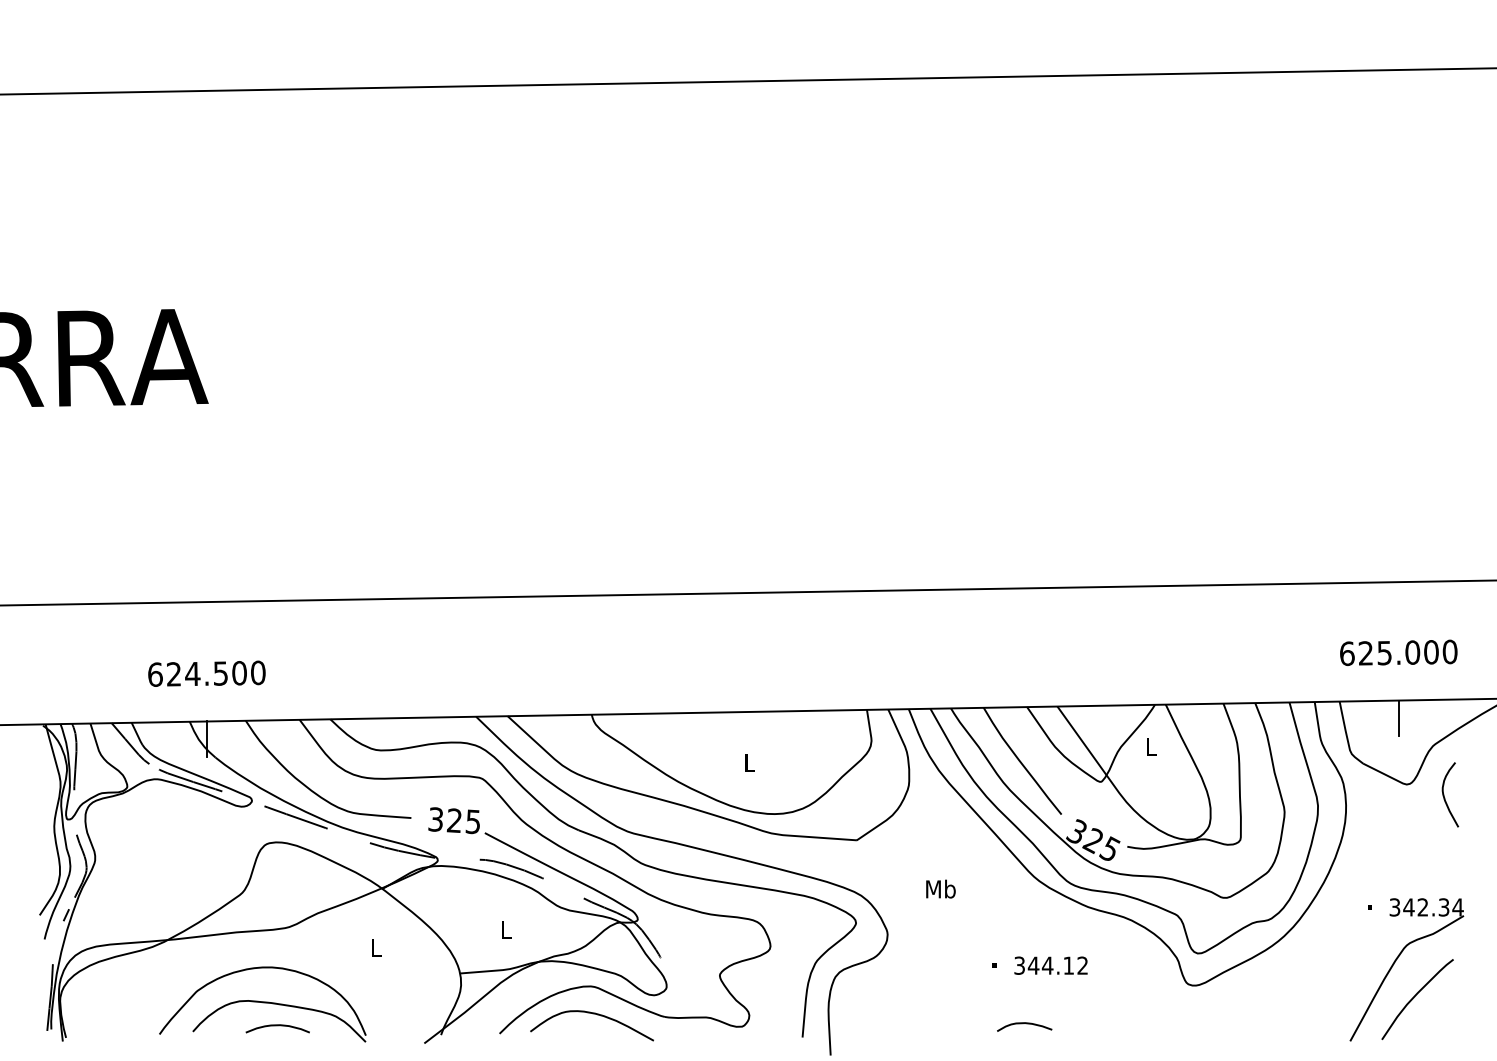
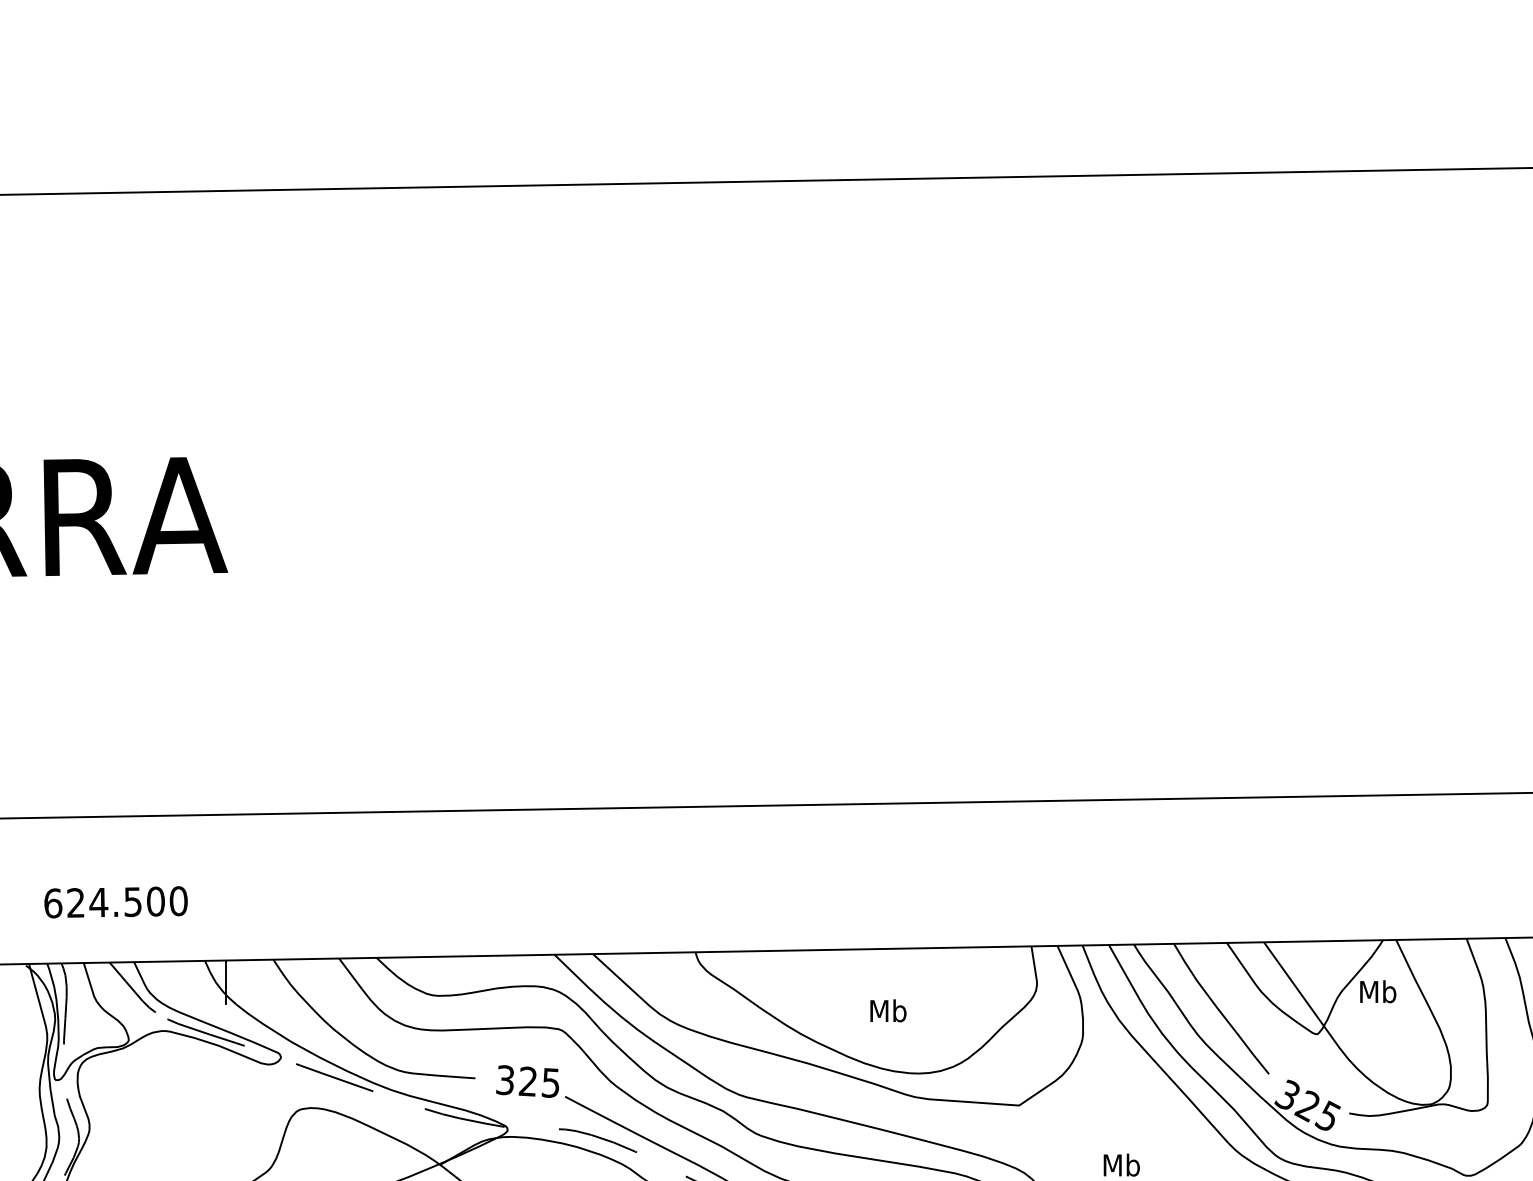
text: (206, 673) -> (115, 901), moved
text: (1150, 746) -> (1377, 991), L -> Mb
text: (749, 762) -> (888, 1010), L -> Mb

